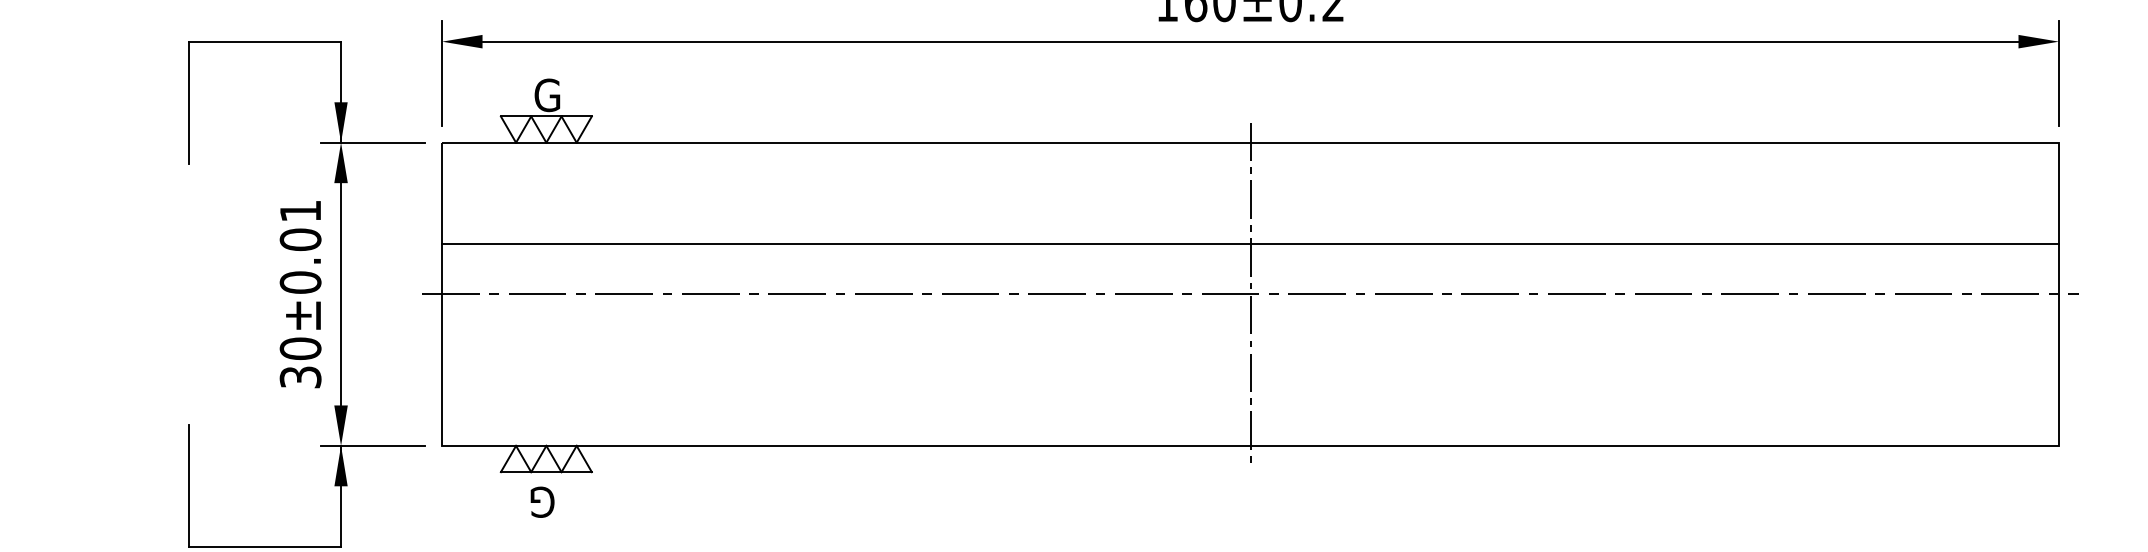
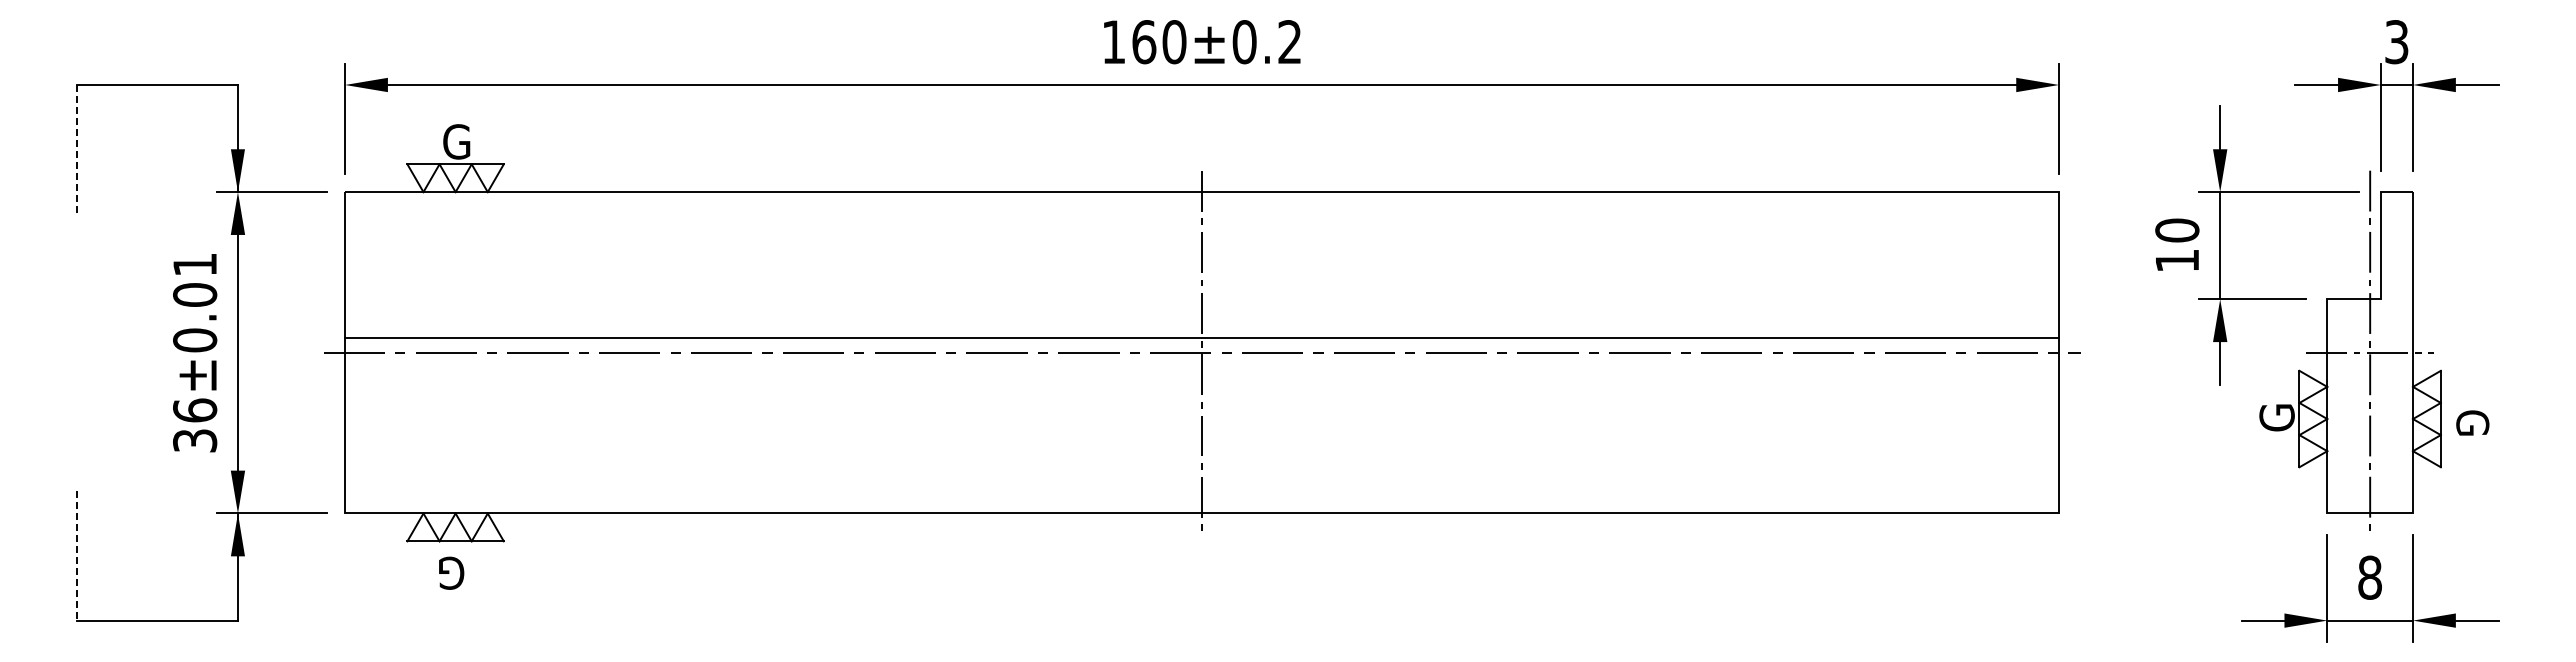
line: (189, 102) -> (77, 149), solid -> dashed
line: (1250, 244) -> (1202, 338), moved
text: (301, 348) -> (195, 410), 30±0.01 -> 36±0.01
line: (189, 485) -> (77, 555), solid -> dashed

